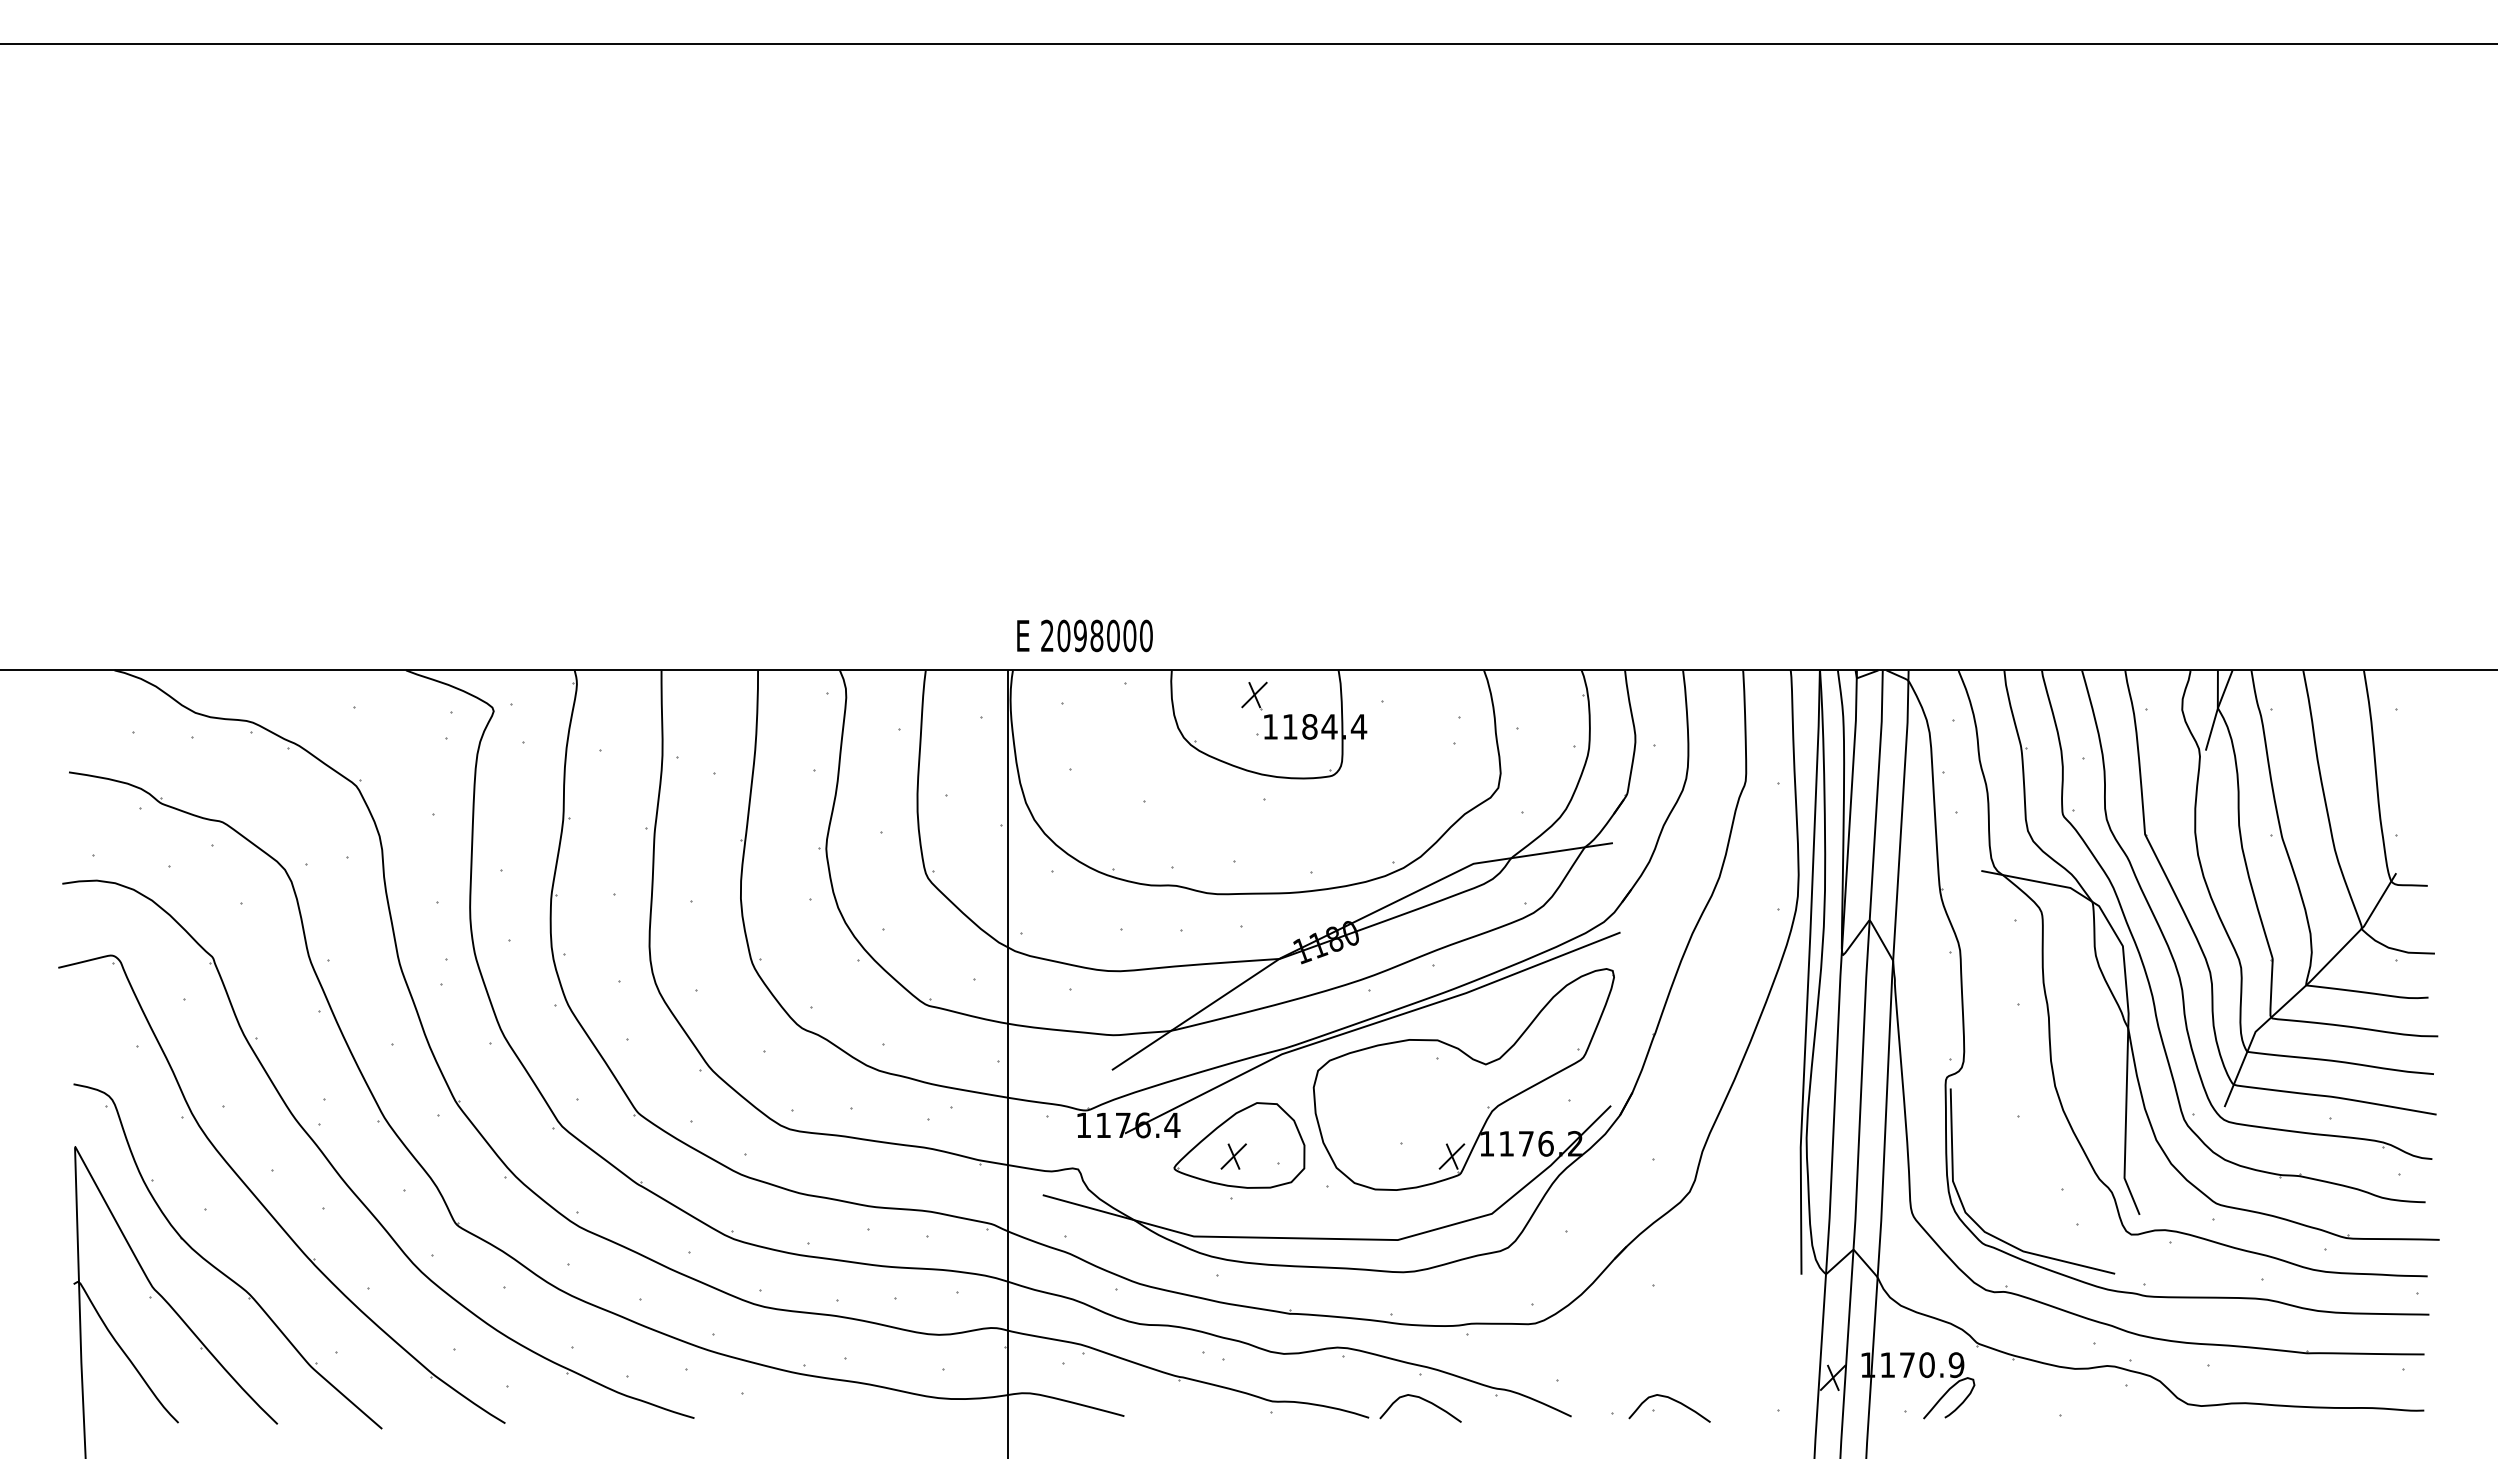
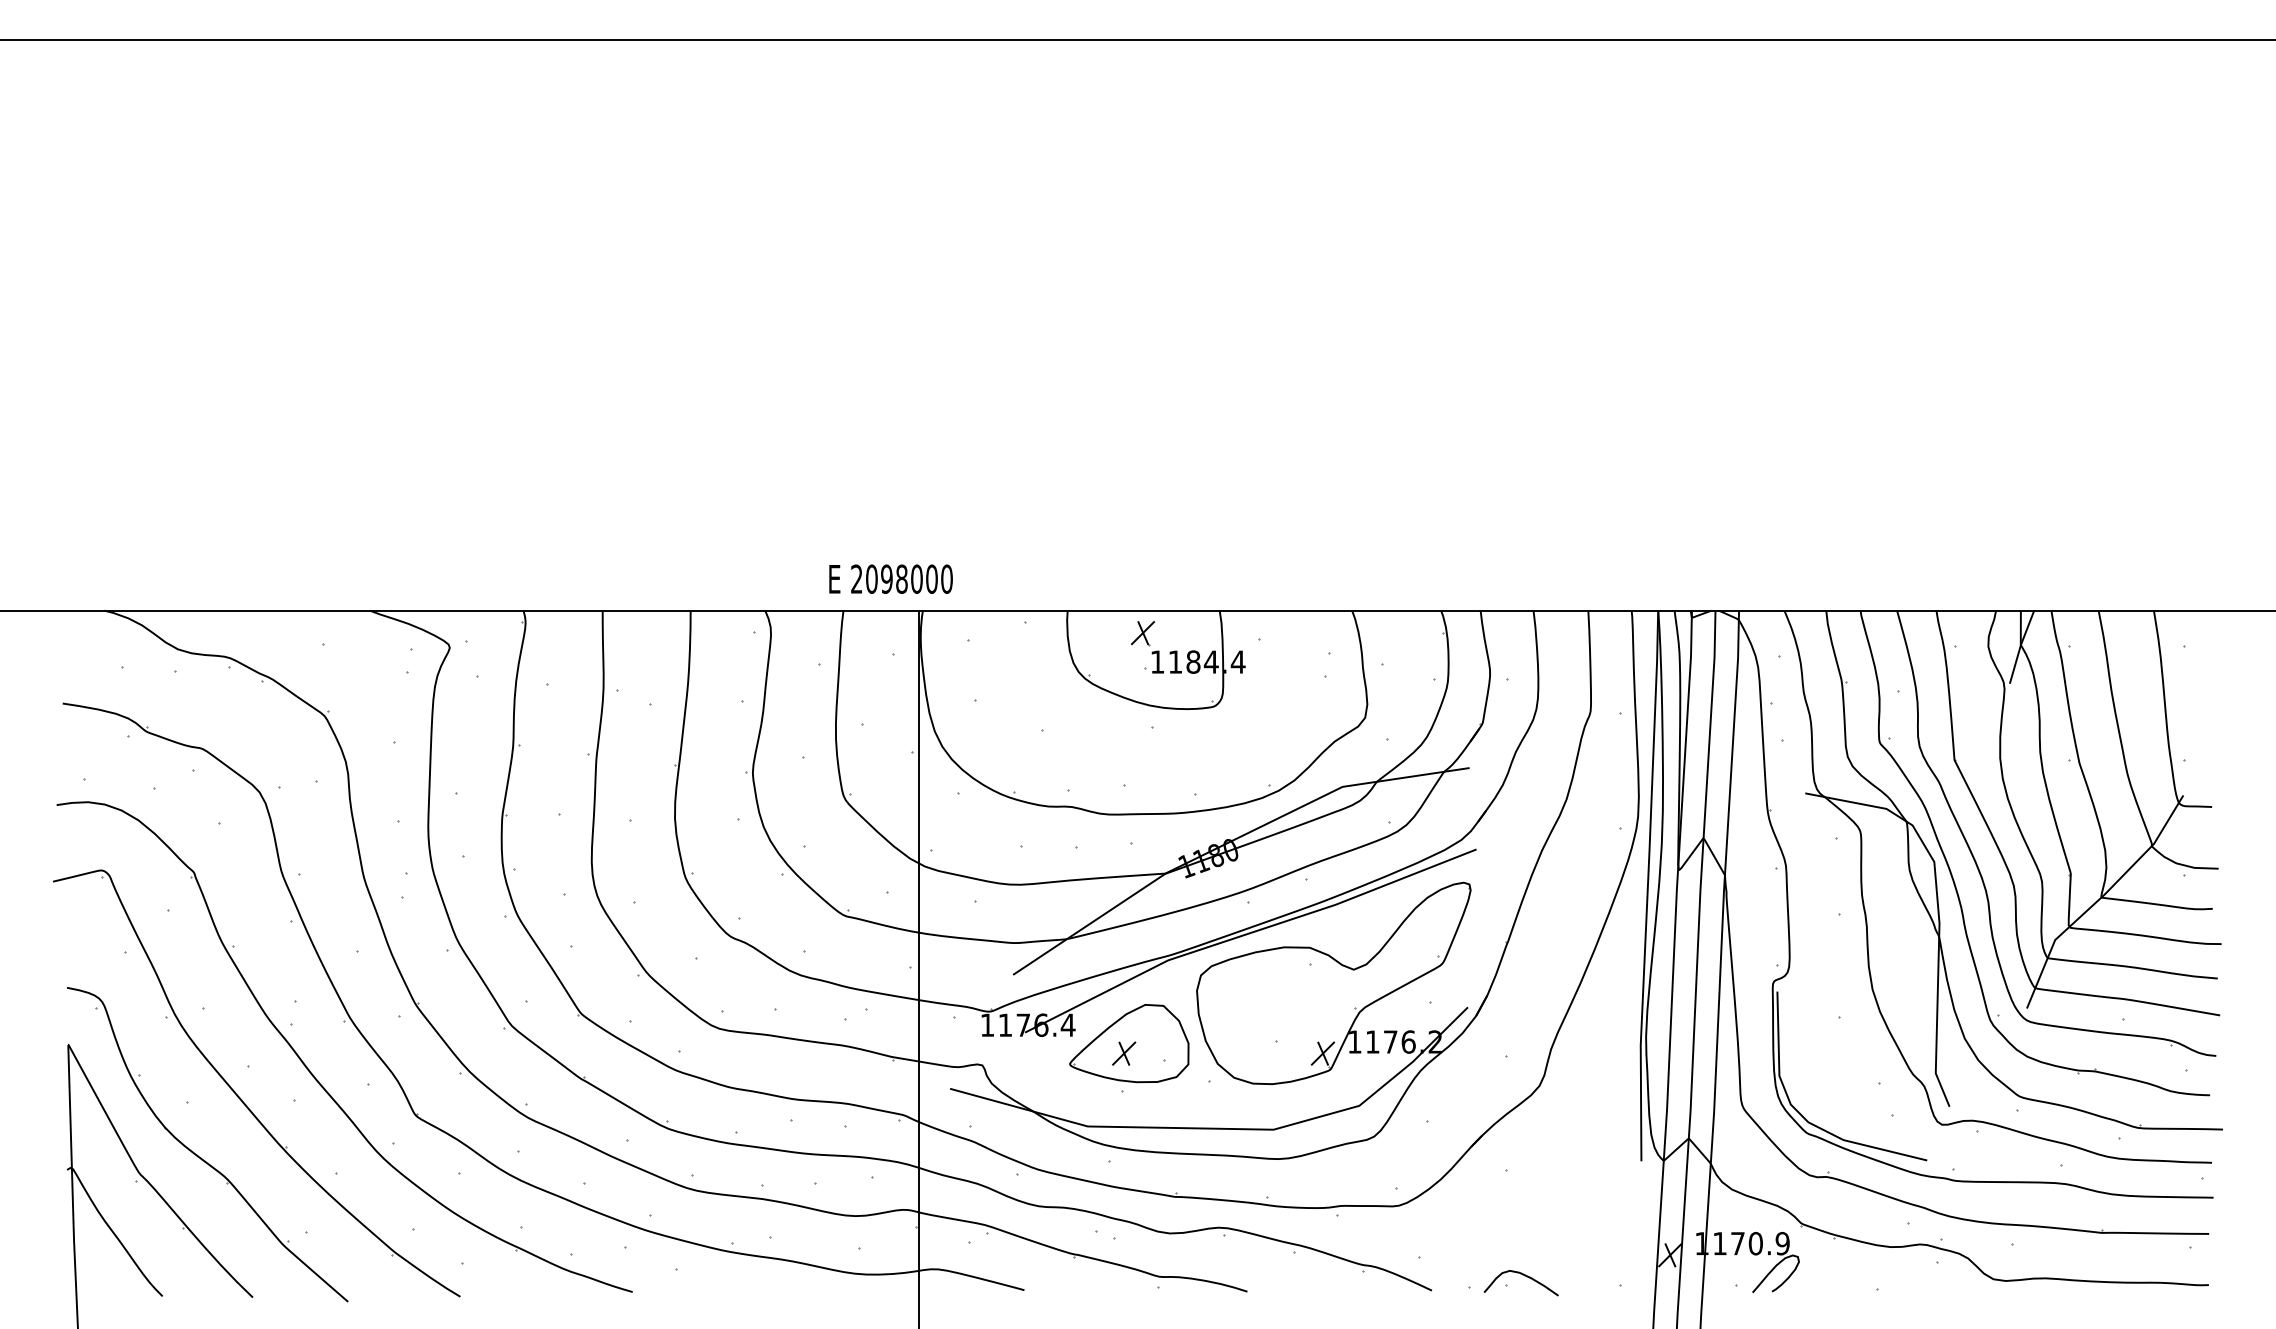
text: (1084, 635) -> (890, 578), moved
curve: (1423, 1400) -> (1297, 1275), removed

